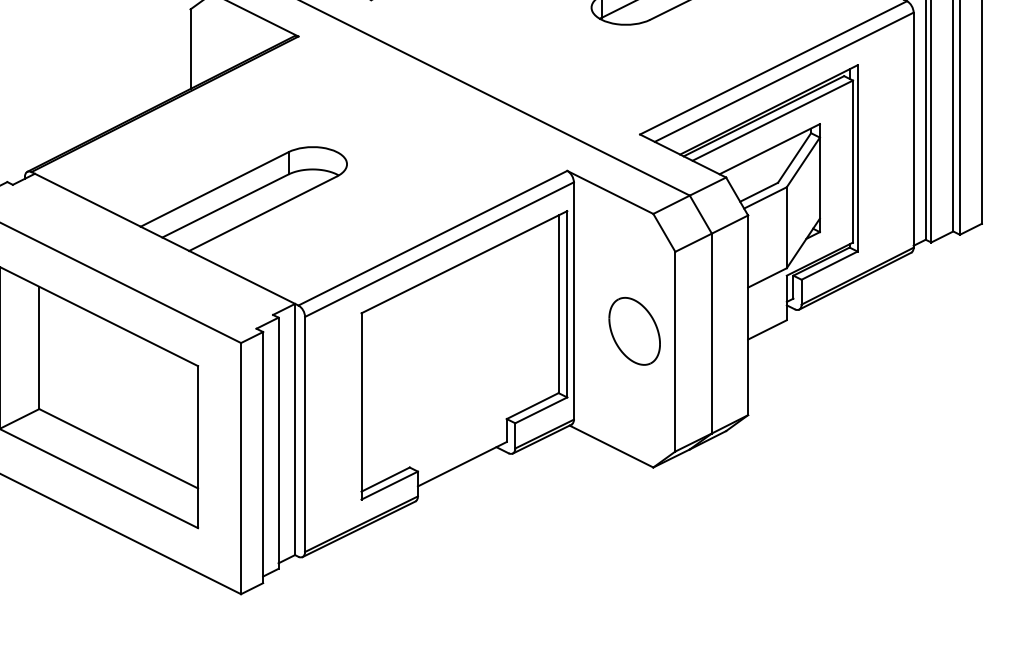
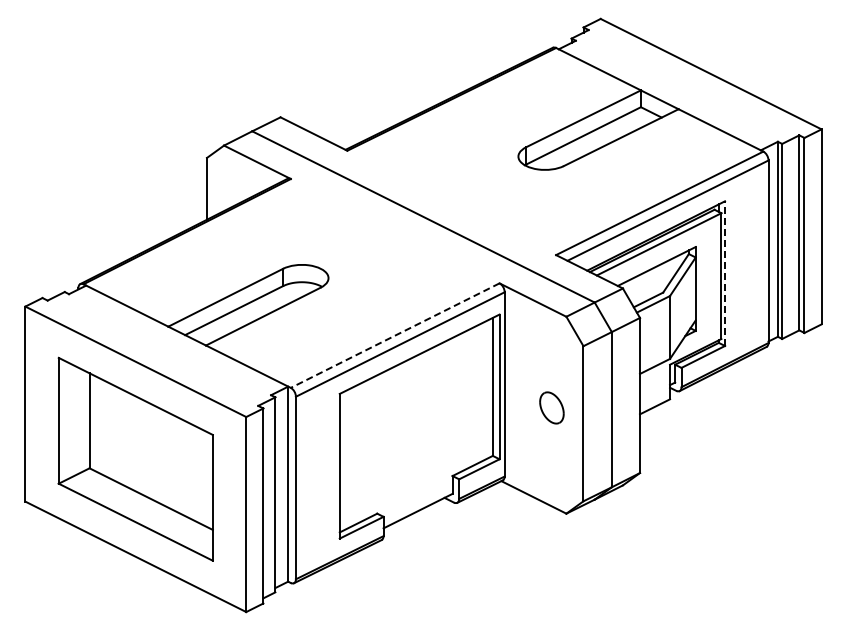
line: (858, 158) -> (725, 273), solid -> dashed
line: (433, 238) -> (395, 335), solid -> dashed
part: (634, 330) -> (551, 407), size x0.6

